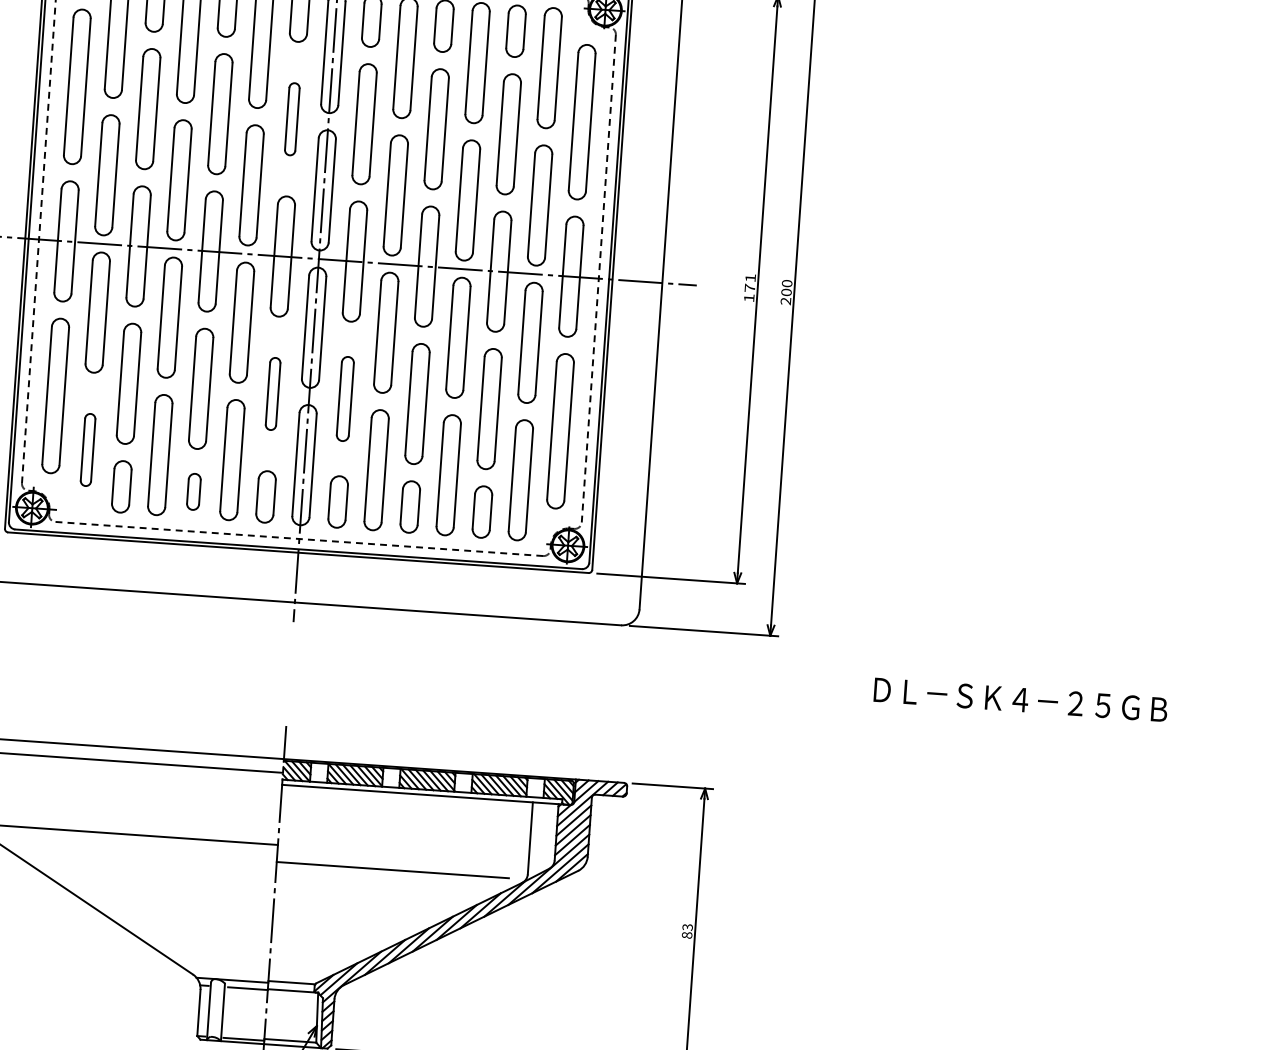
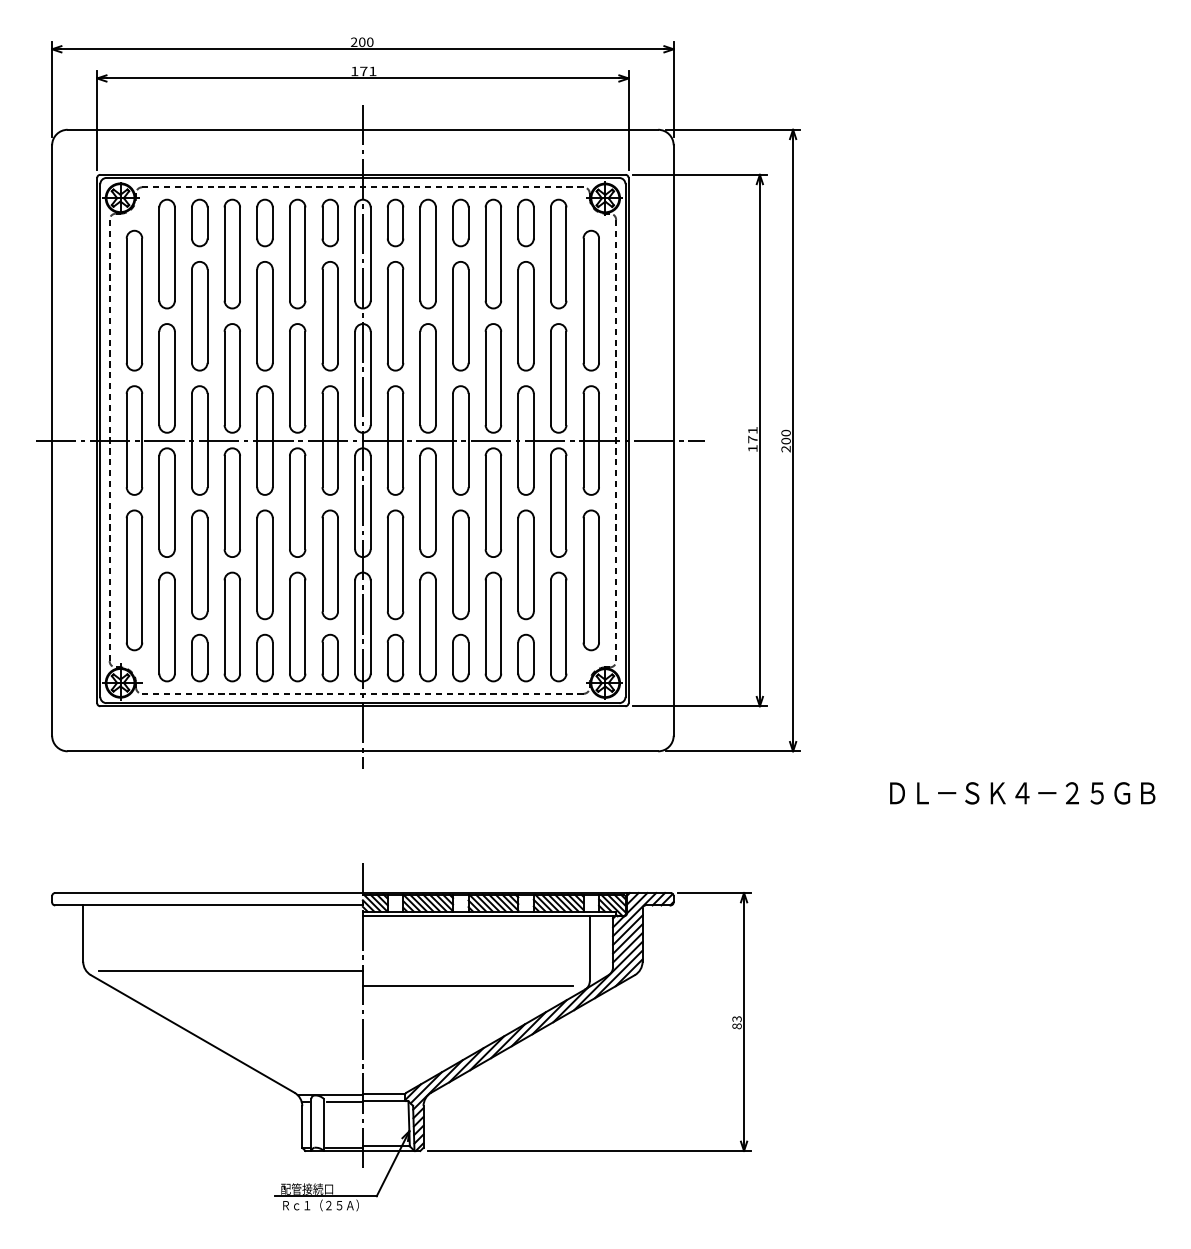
part: (291, 119) -> (329, 316), size x1.67
part: (272, 393) -> (329, 564), size x1.67
part: (345, 398) -> (395, 564), size x1.43
part: (87, 449) -> (166, 626), size x1.67
part: (193, 491) -> (264, 657), size x1.43

